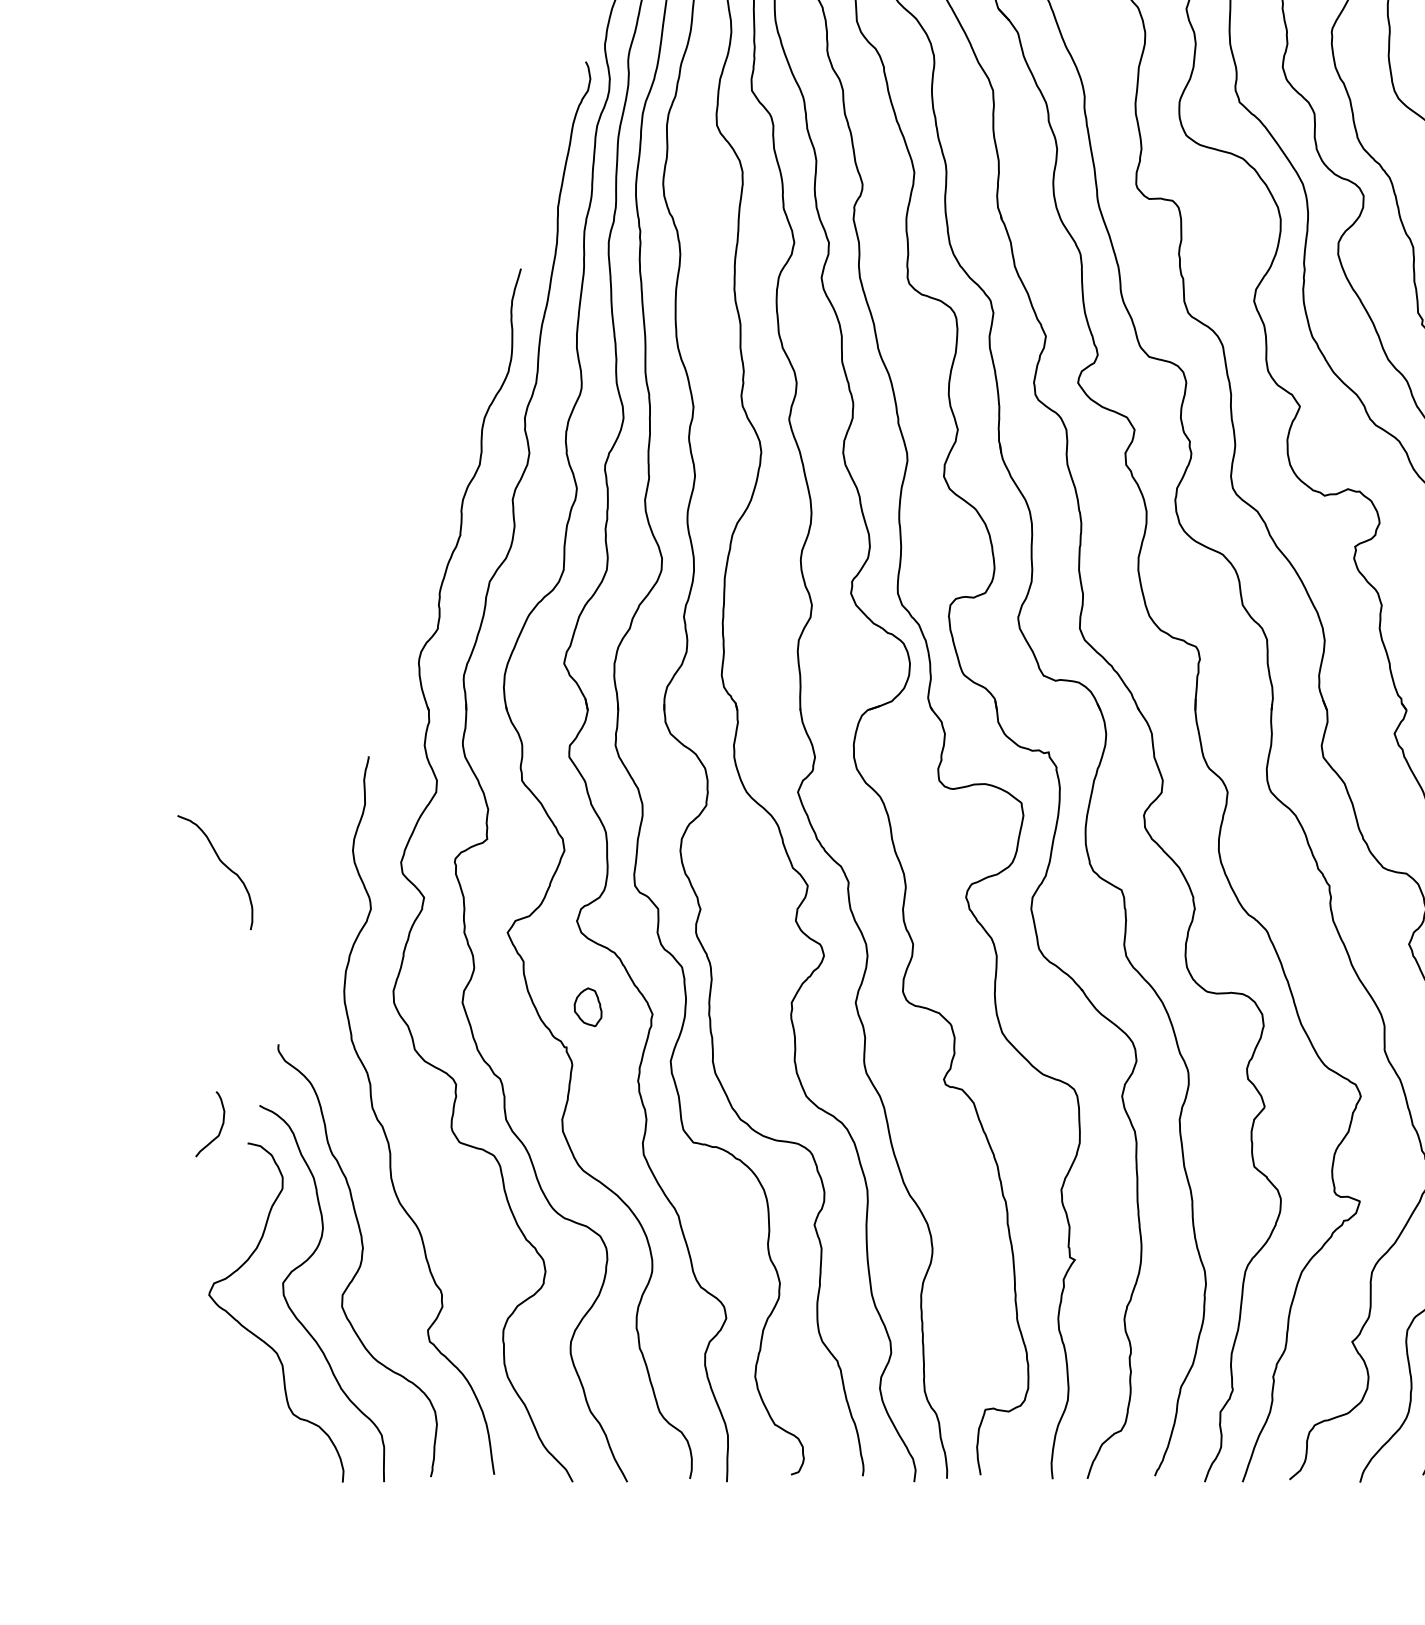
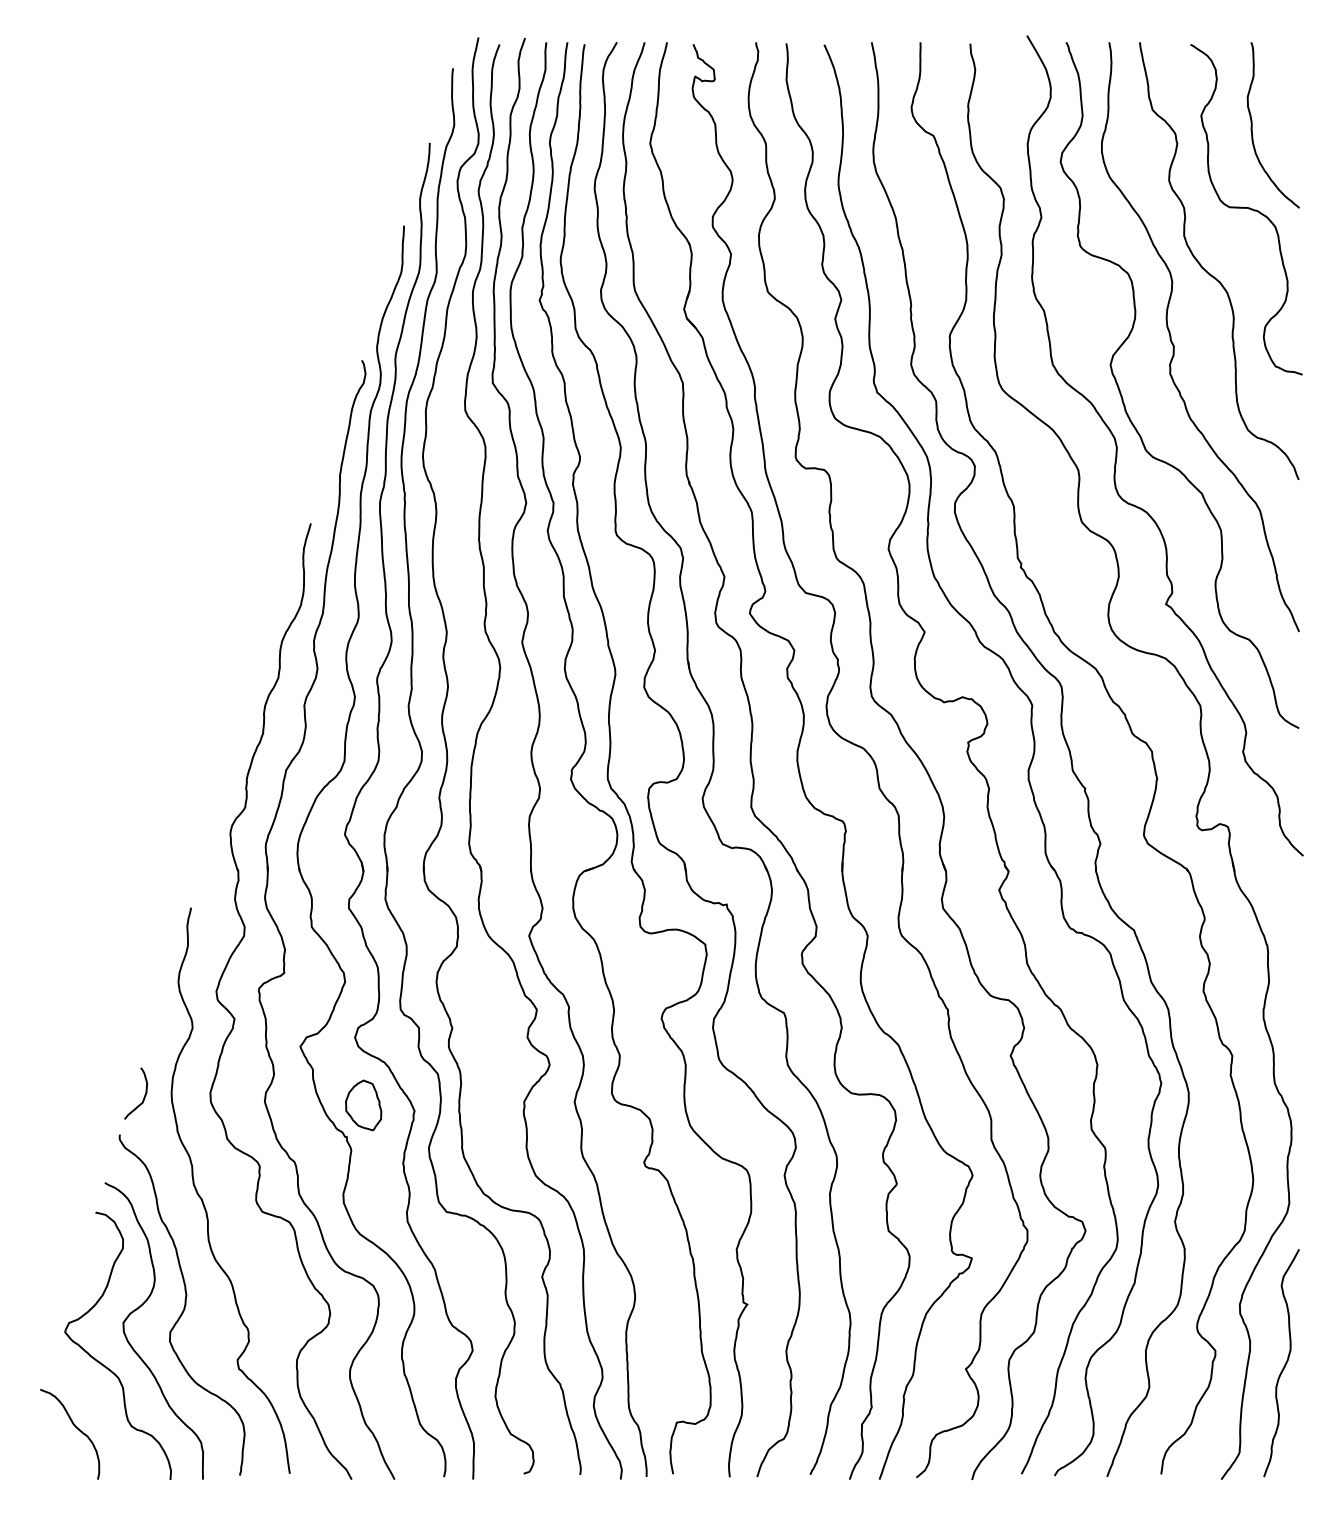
curve: (223, 865) -> (76, 1428), moved
part: (587, 1007) -> (363, 1105), size x1.67
curve: (221, 1125) -> (144, 1094), moved

